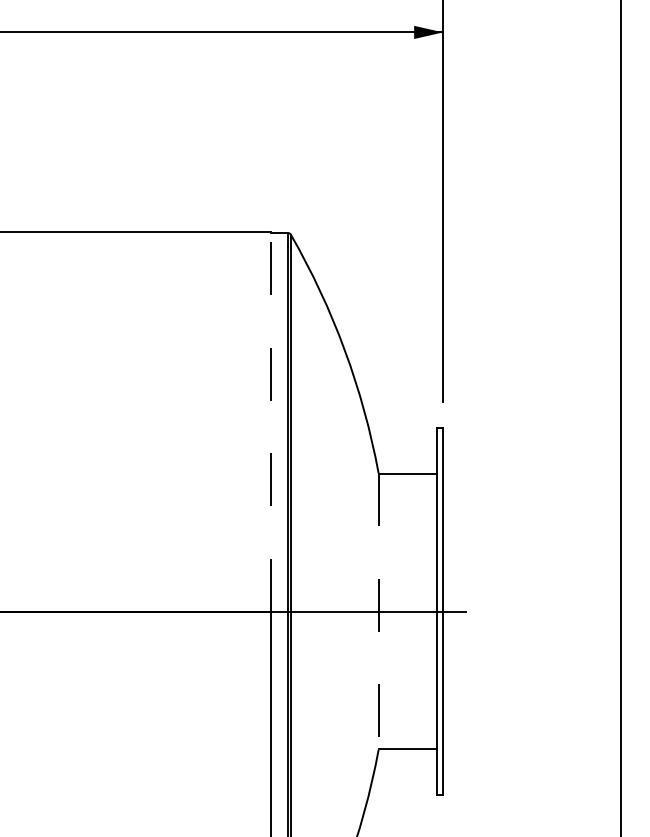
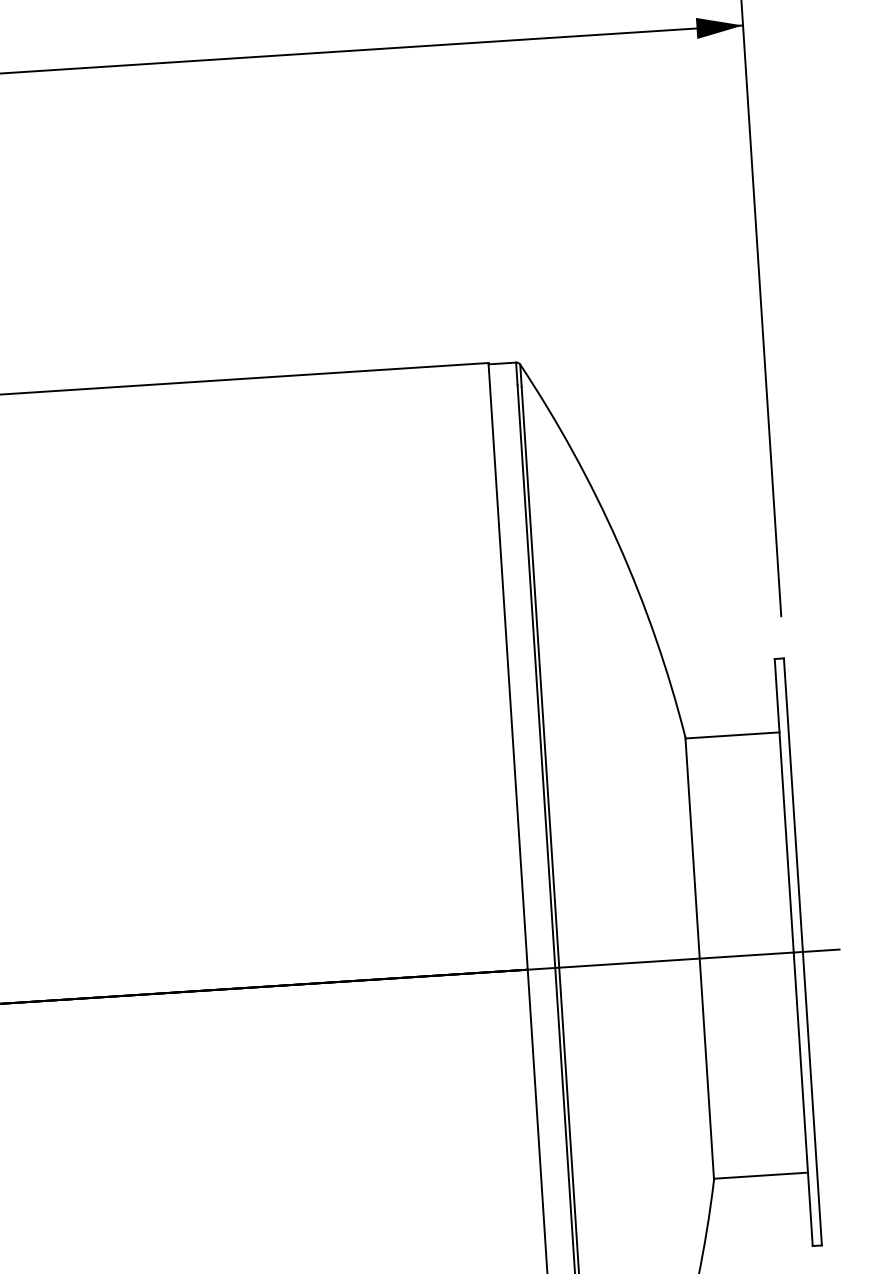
line: (271, 421) -> (508, 665), dashed -> solid
line: (378, 612) -> (699, 960), dashed -> solid

